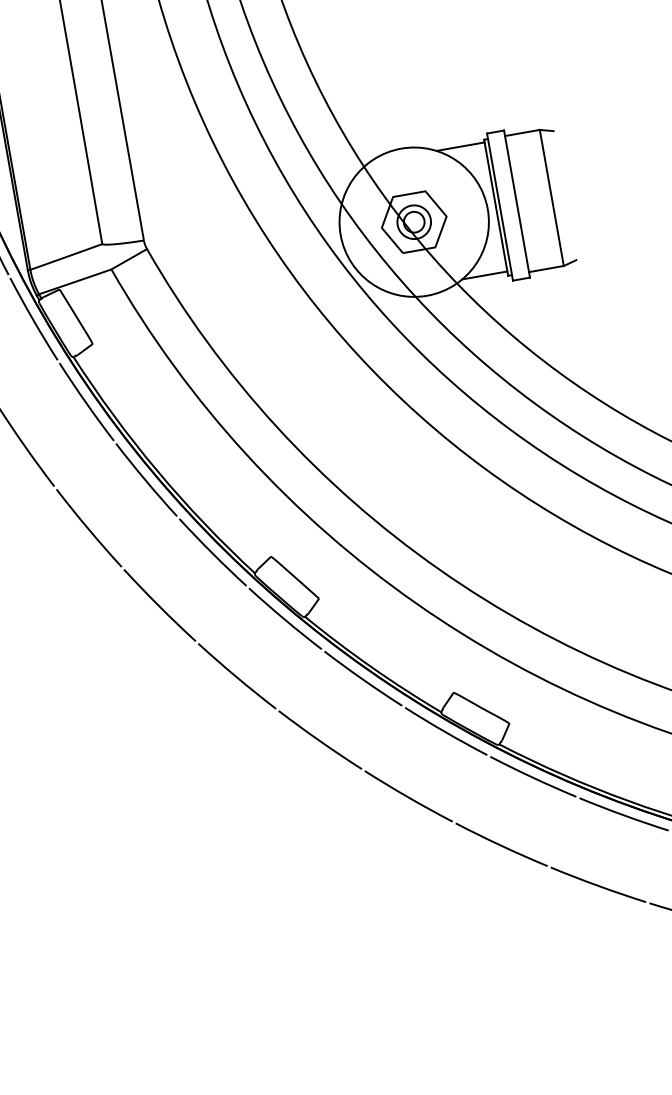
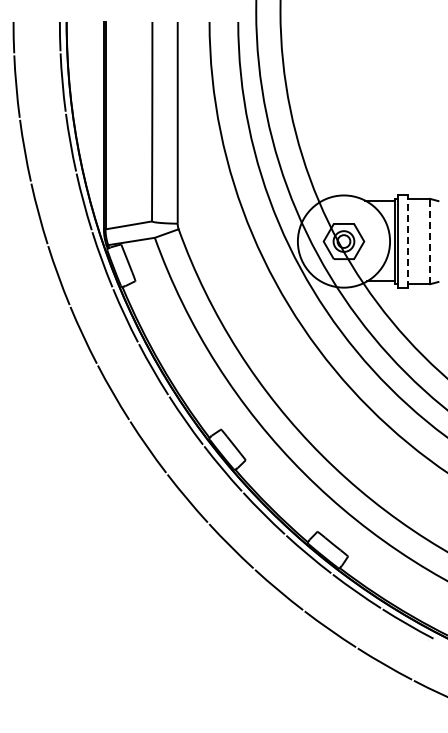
line: (552, 197) -> (430, 241), solid -> dashed
line: (517, 203) -> (408, 241), solid -> dashed

